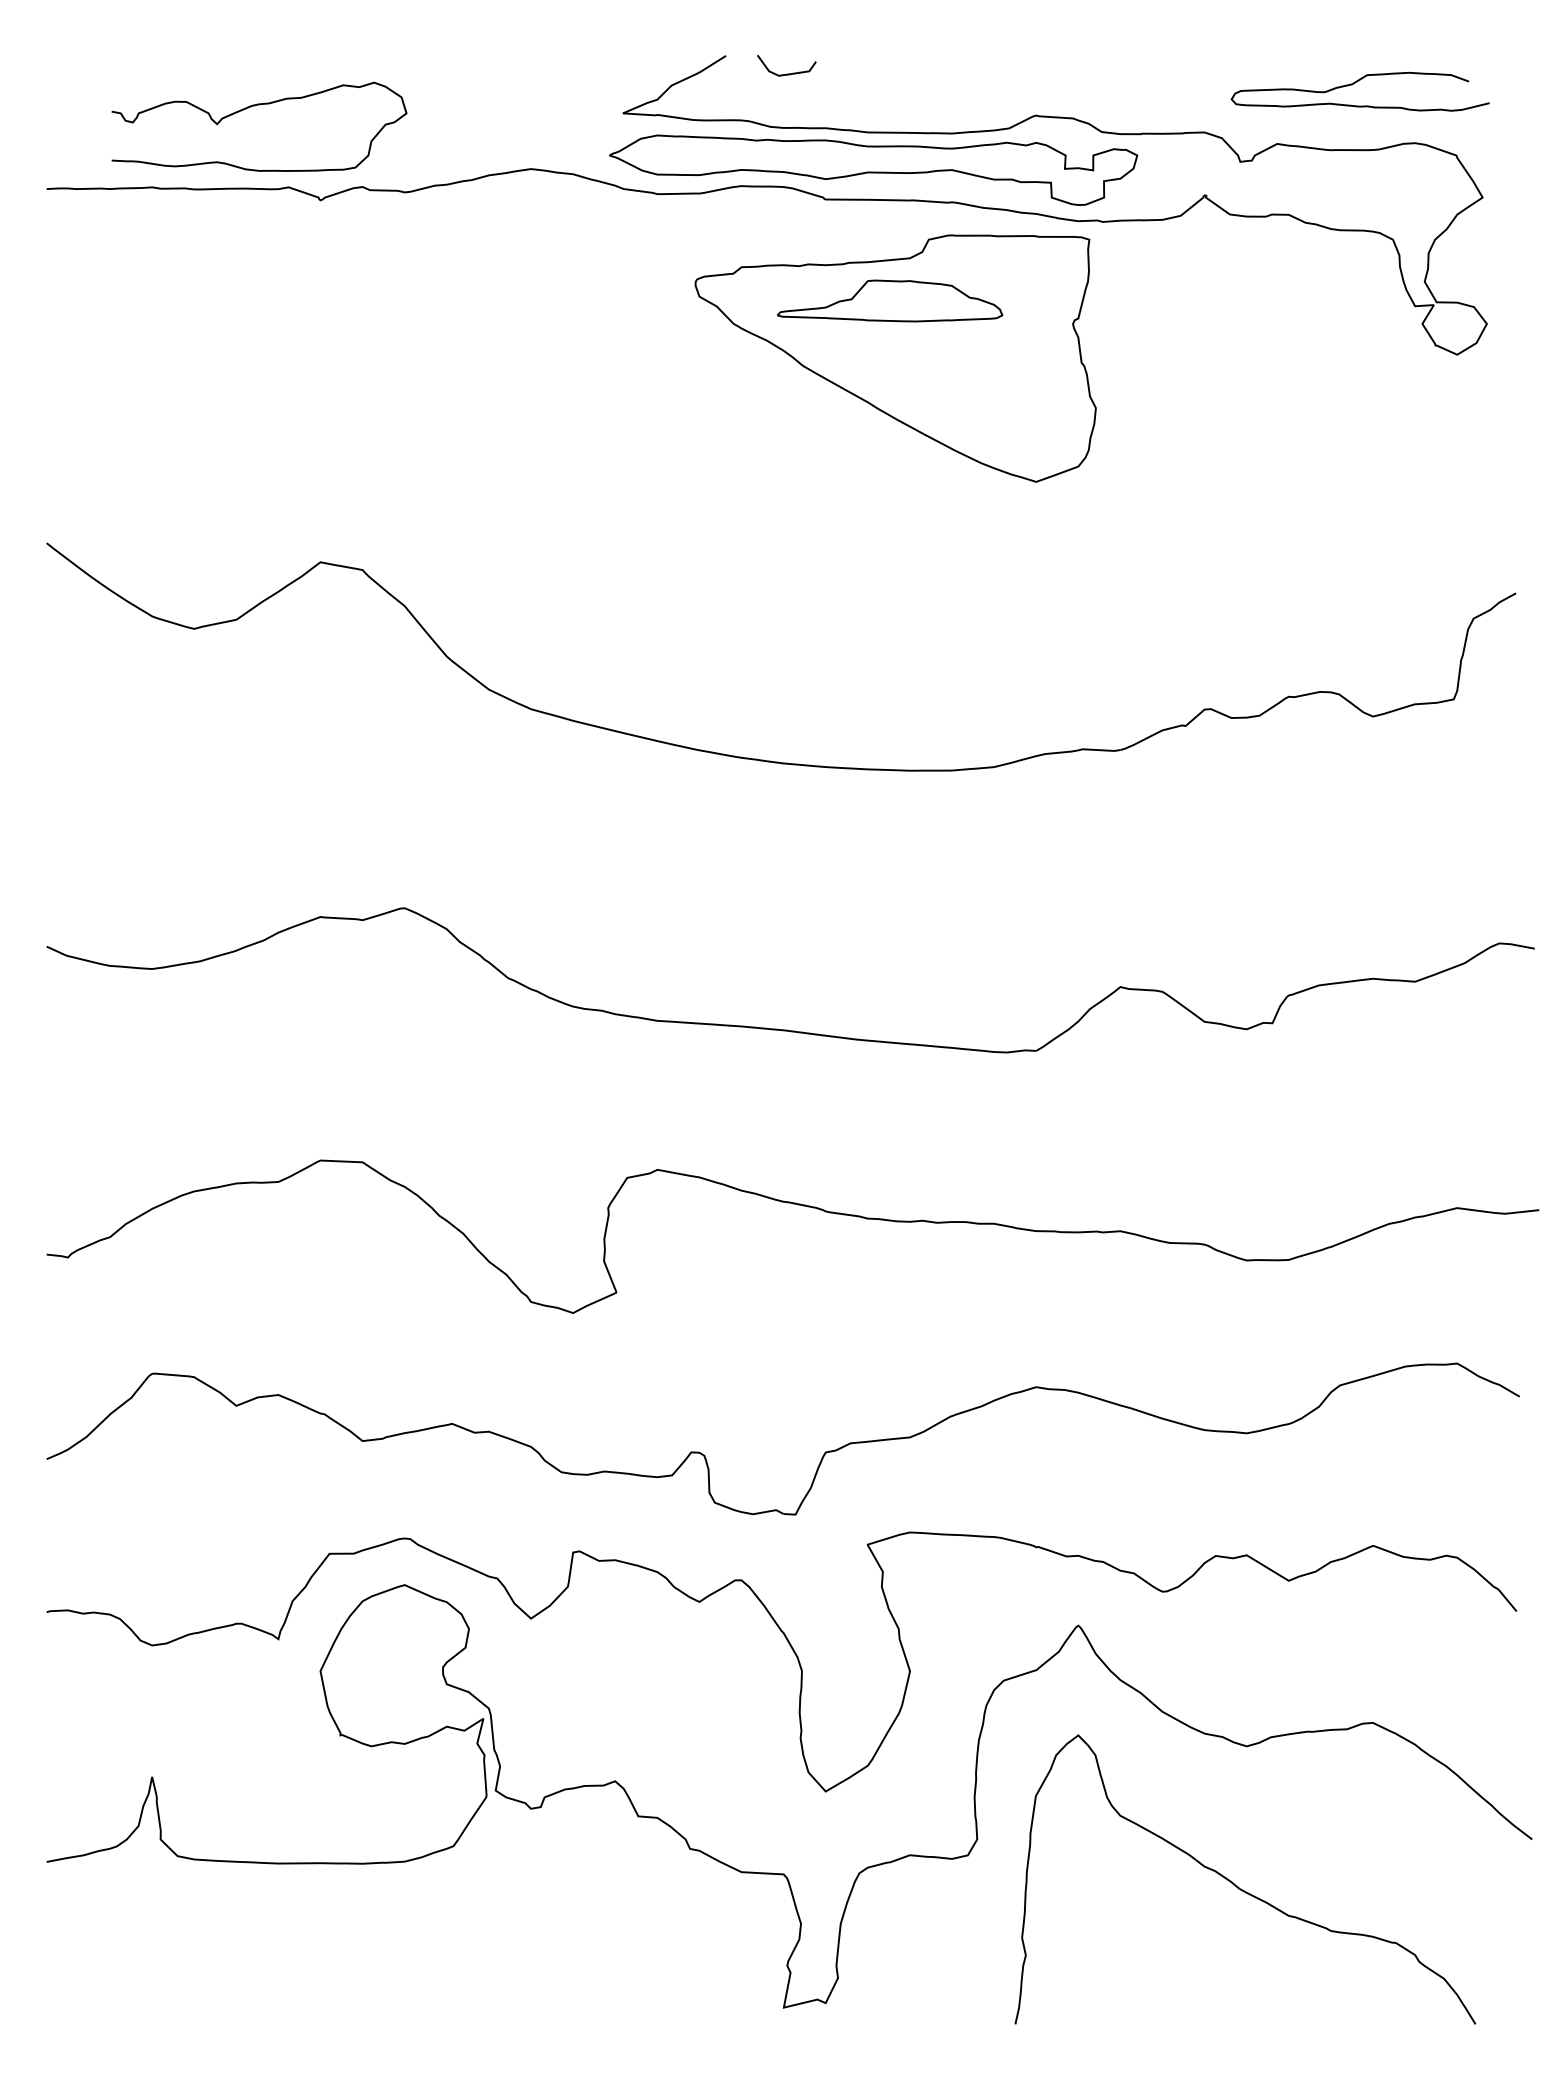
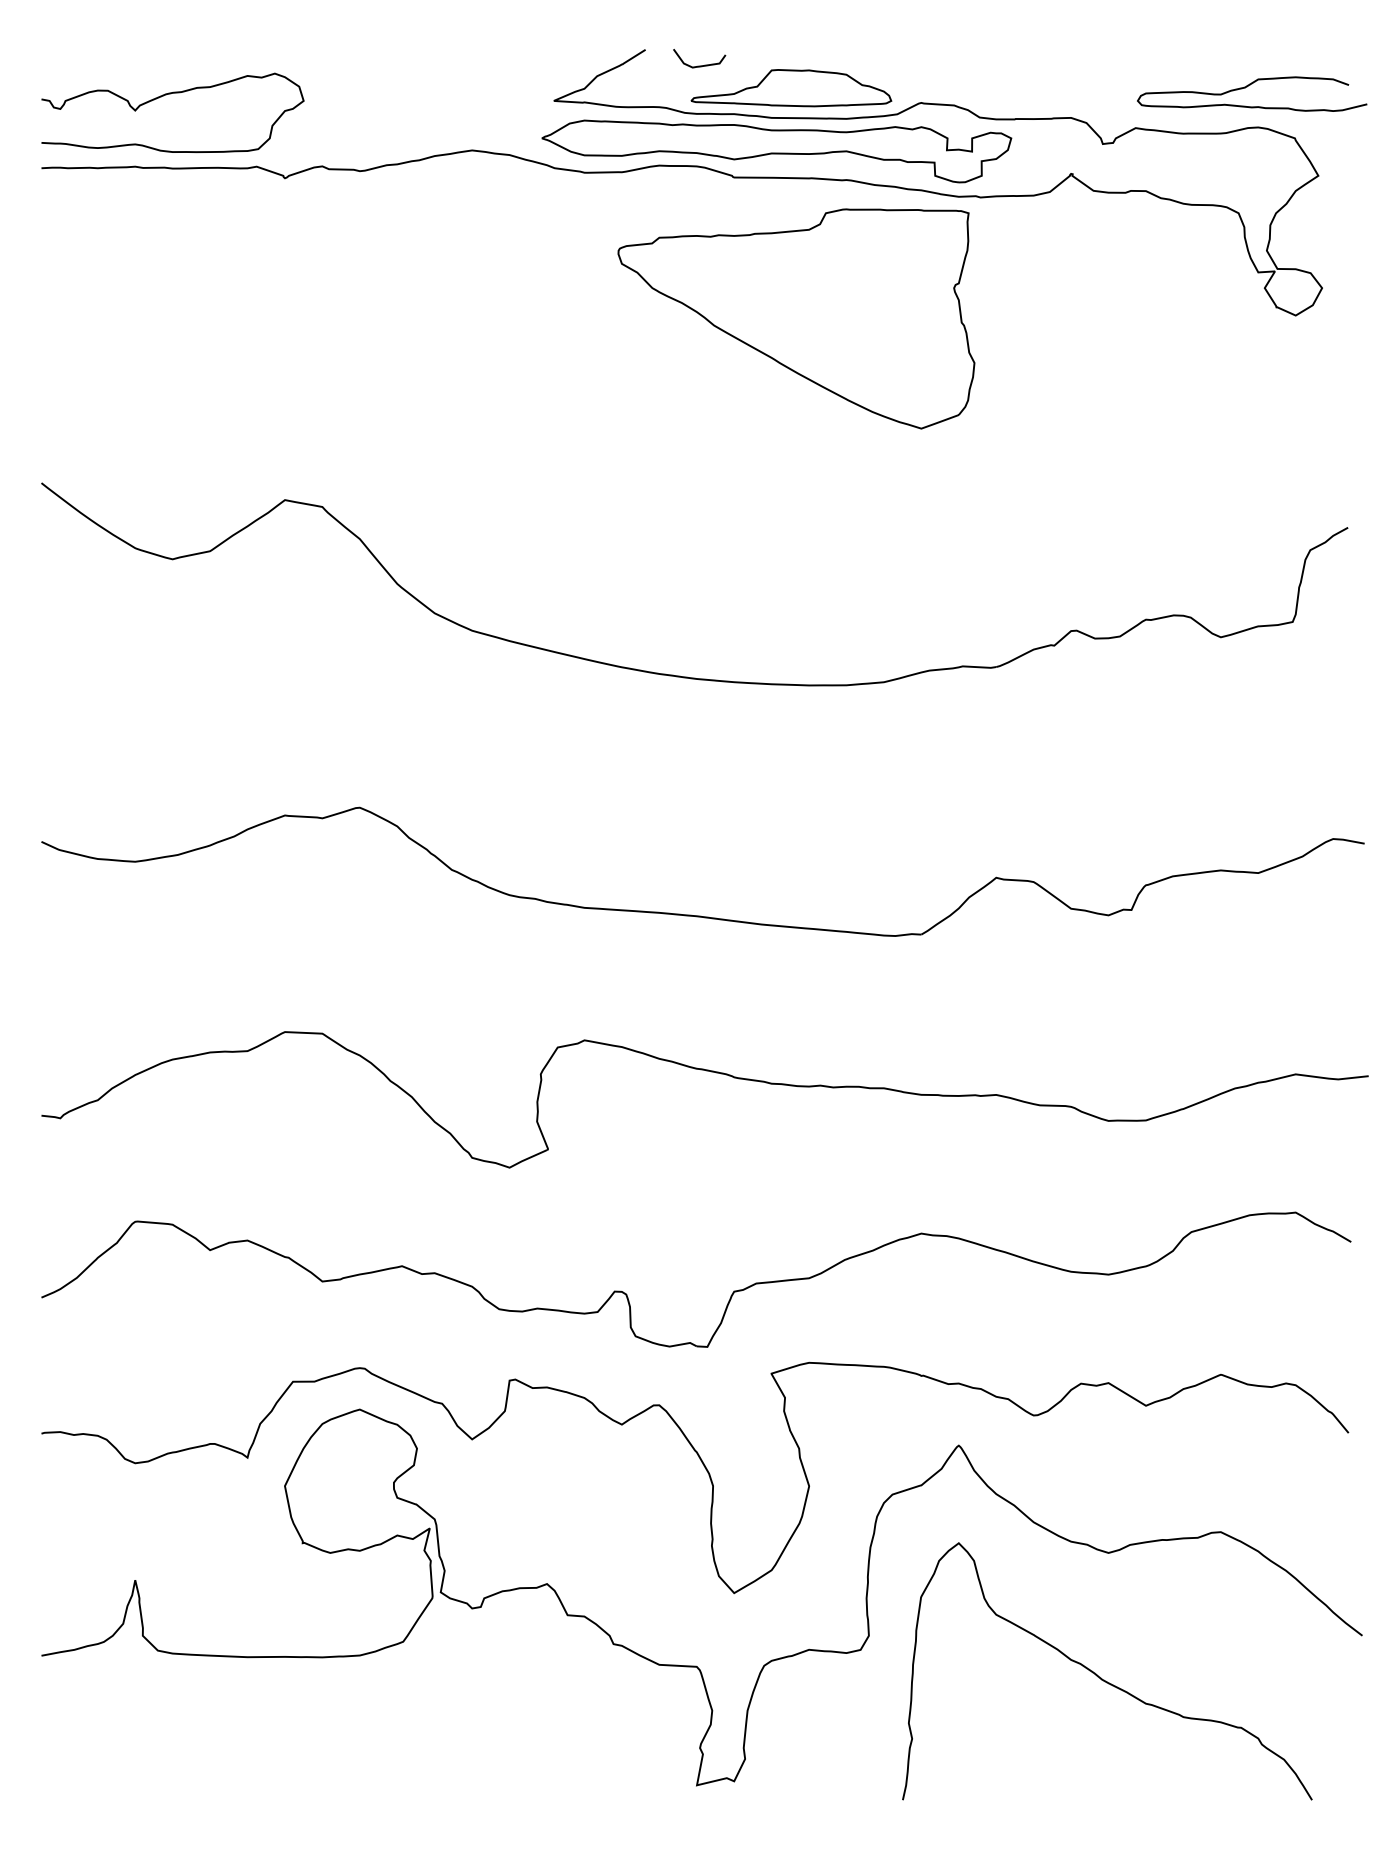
curve: (1355, 83) -> (1247, 86), moved
curve: (254, 106) -> (168, 94), moved
part: (890, 300) -> (791, 87), moved

